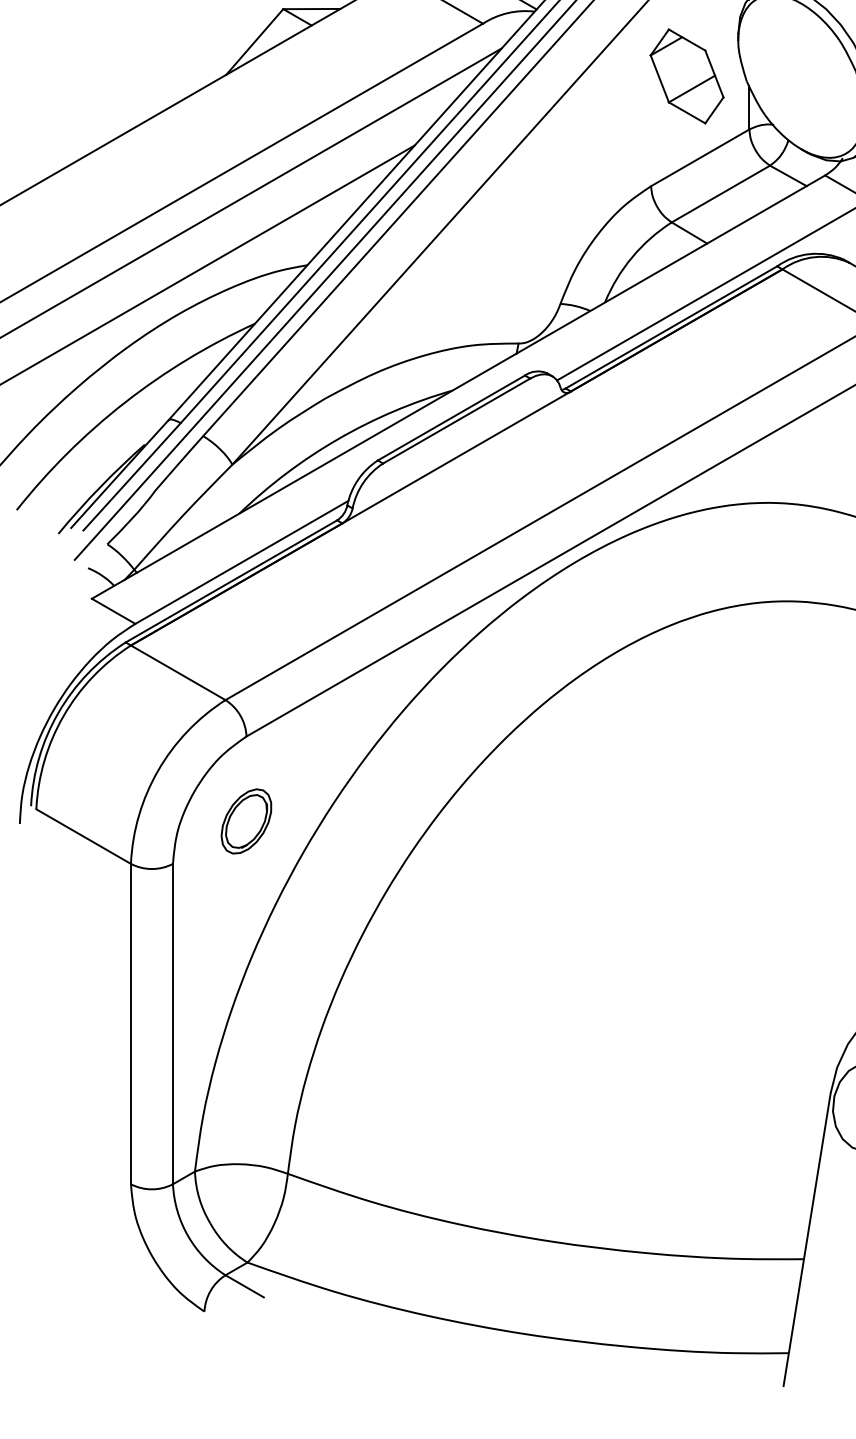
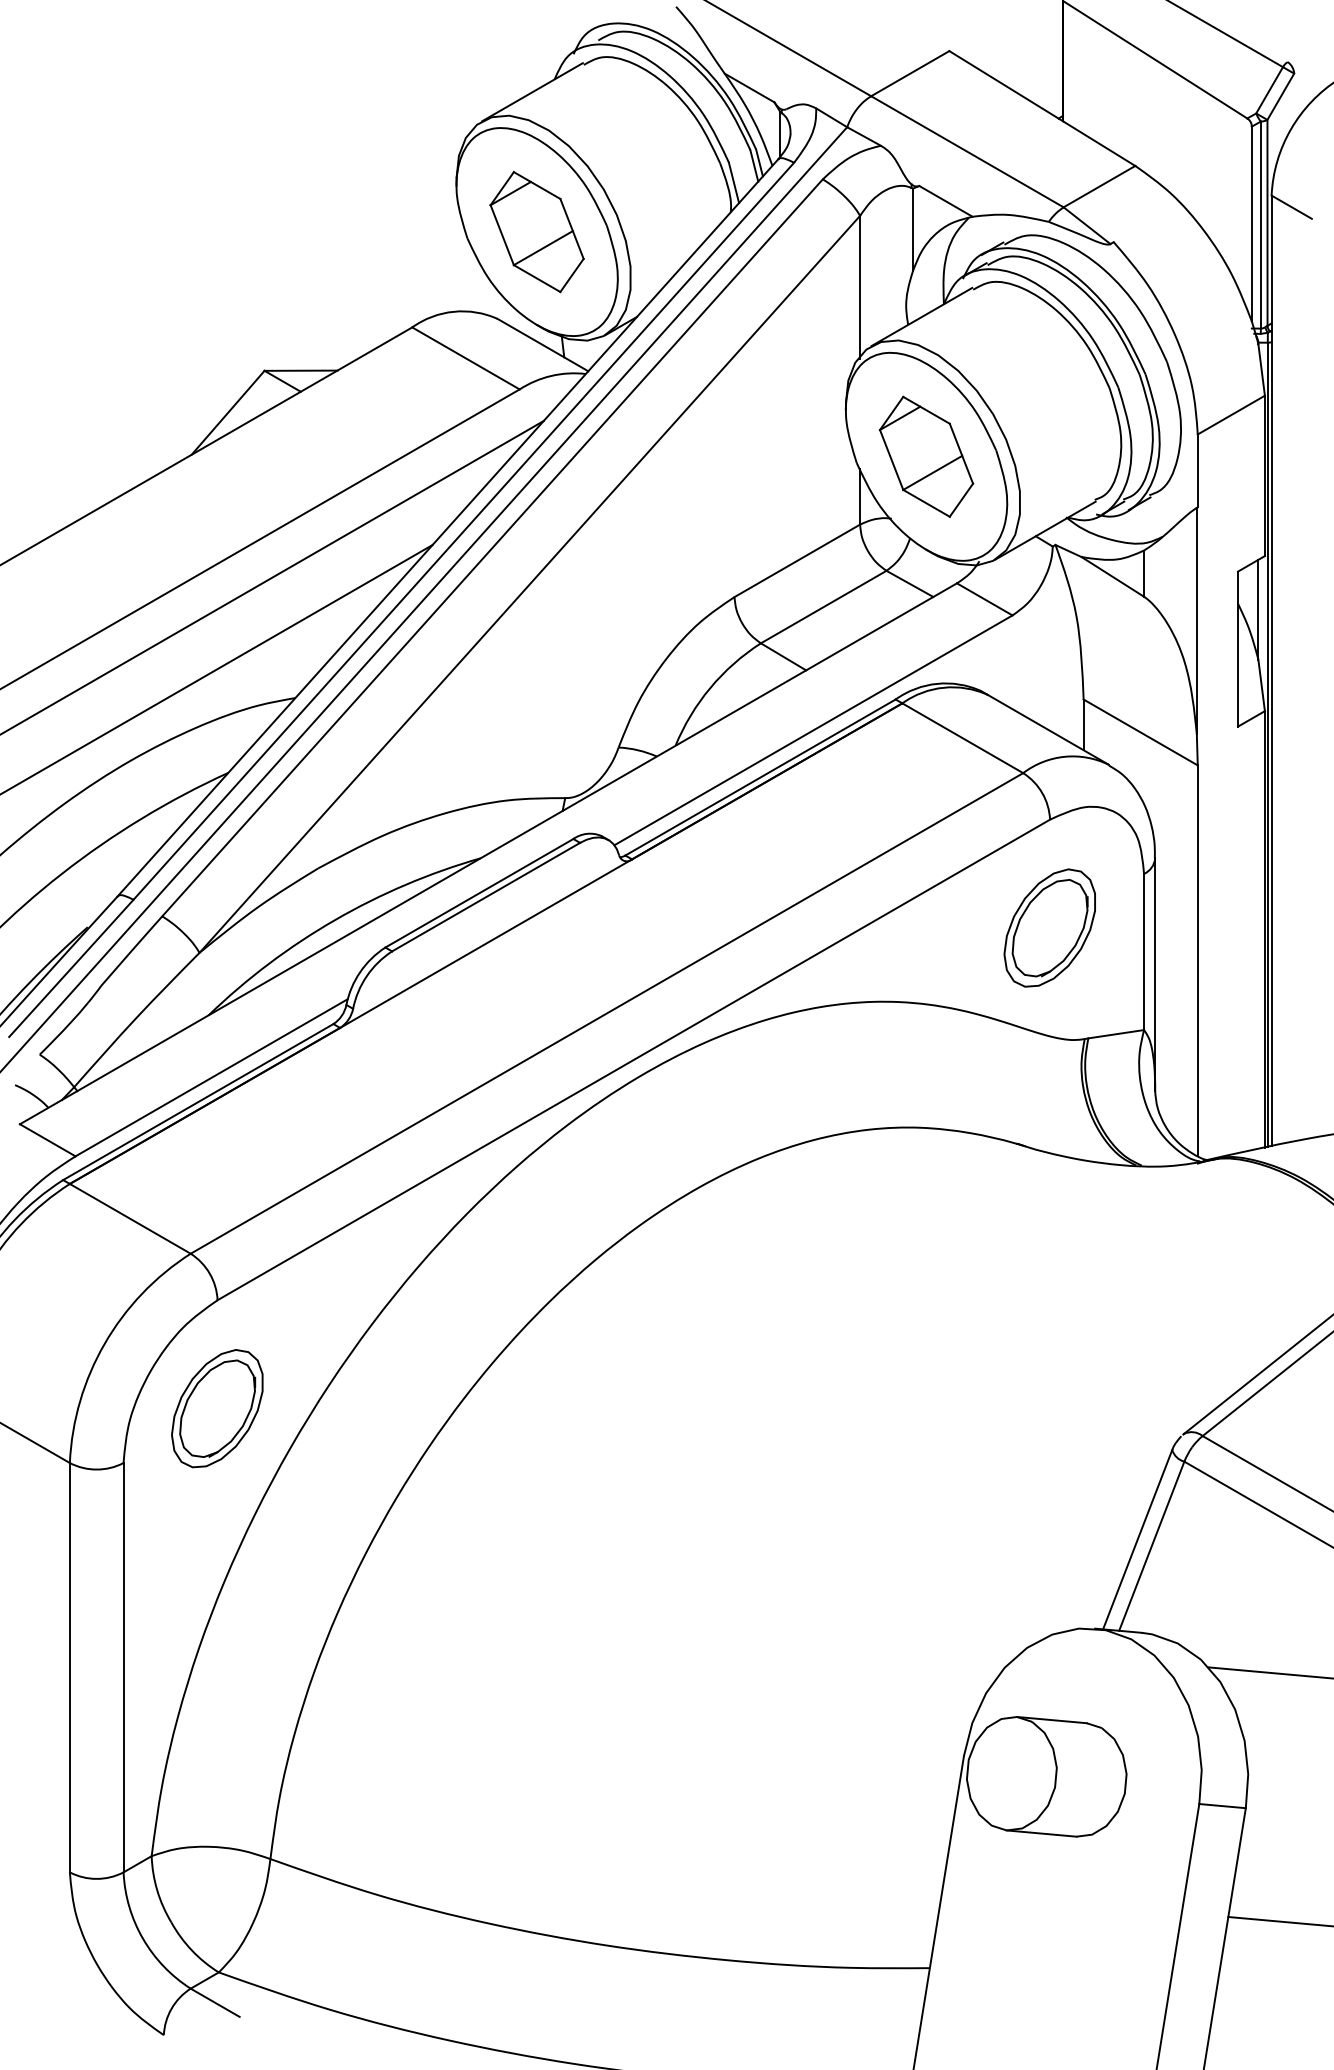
part: (687, 76) -> (926, 456), moved
part: (246, 821) -> (217, 1408), size x1.43

